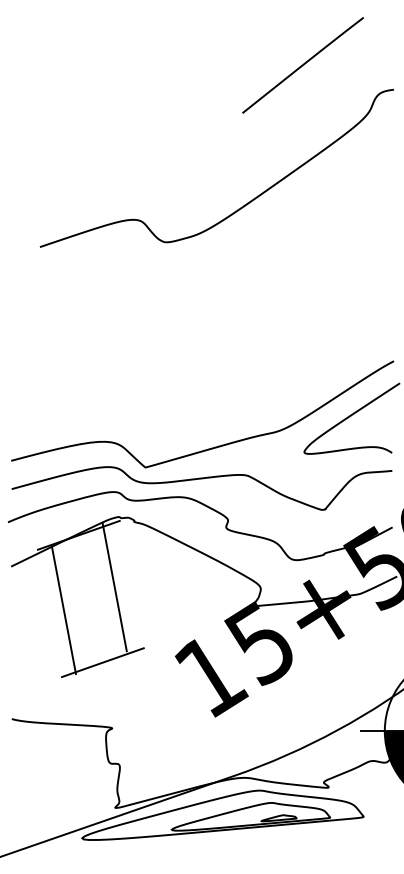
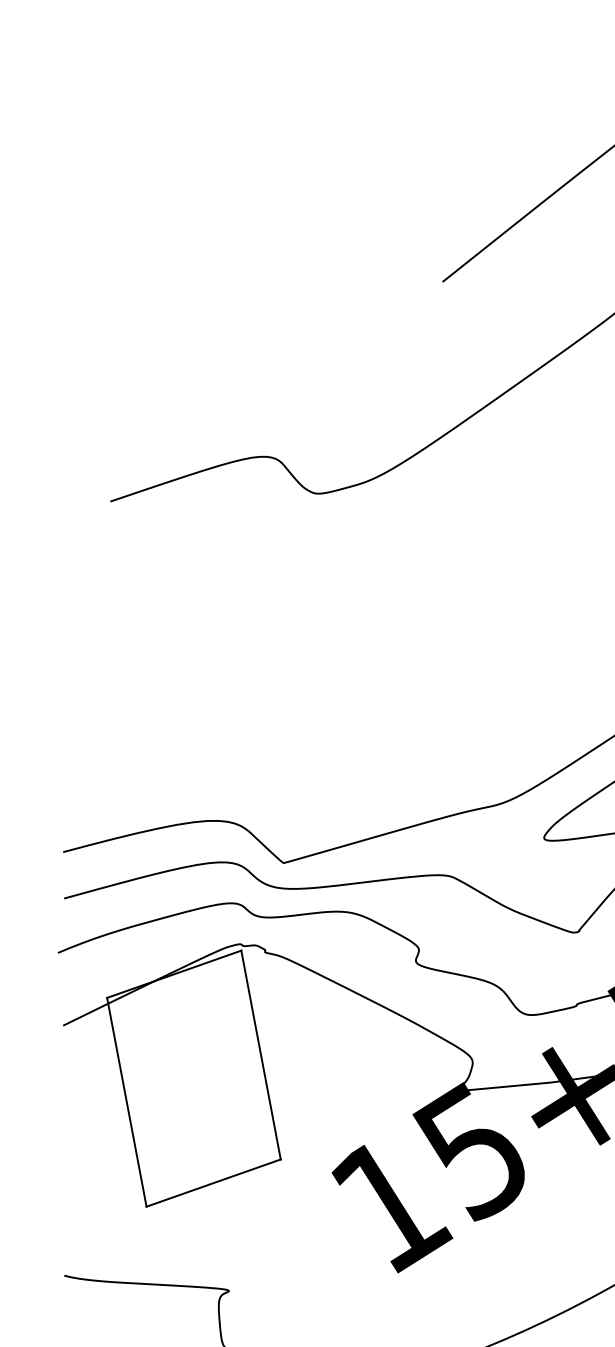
line: (114, 587) -> (260, 1054), moved
line: (63, 610) -> (126, 1102), moved

